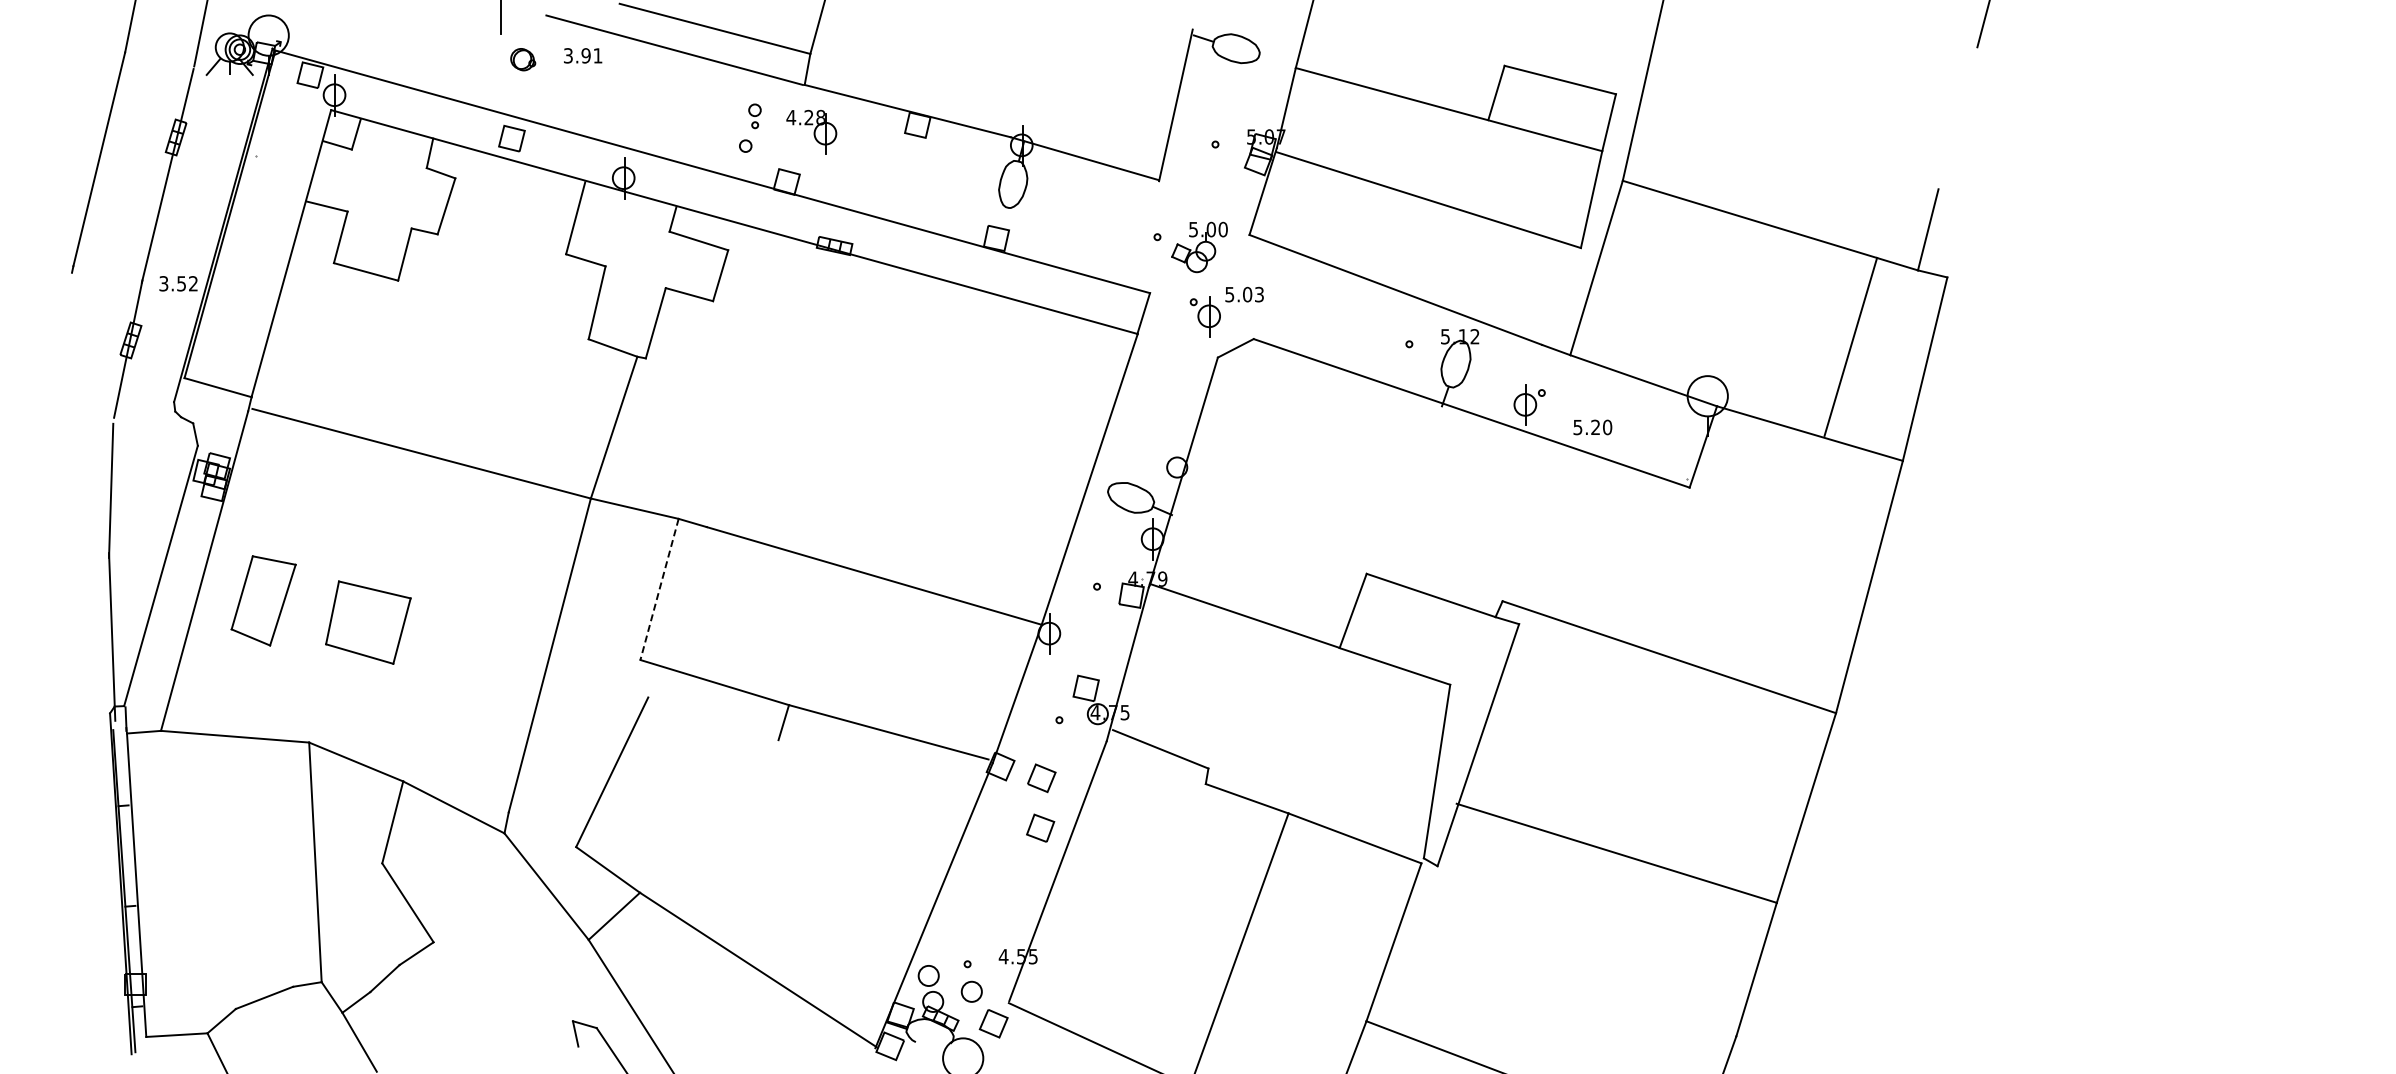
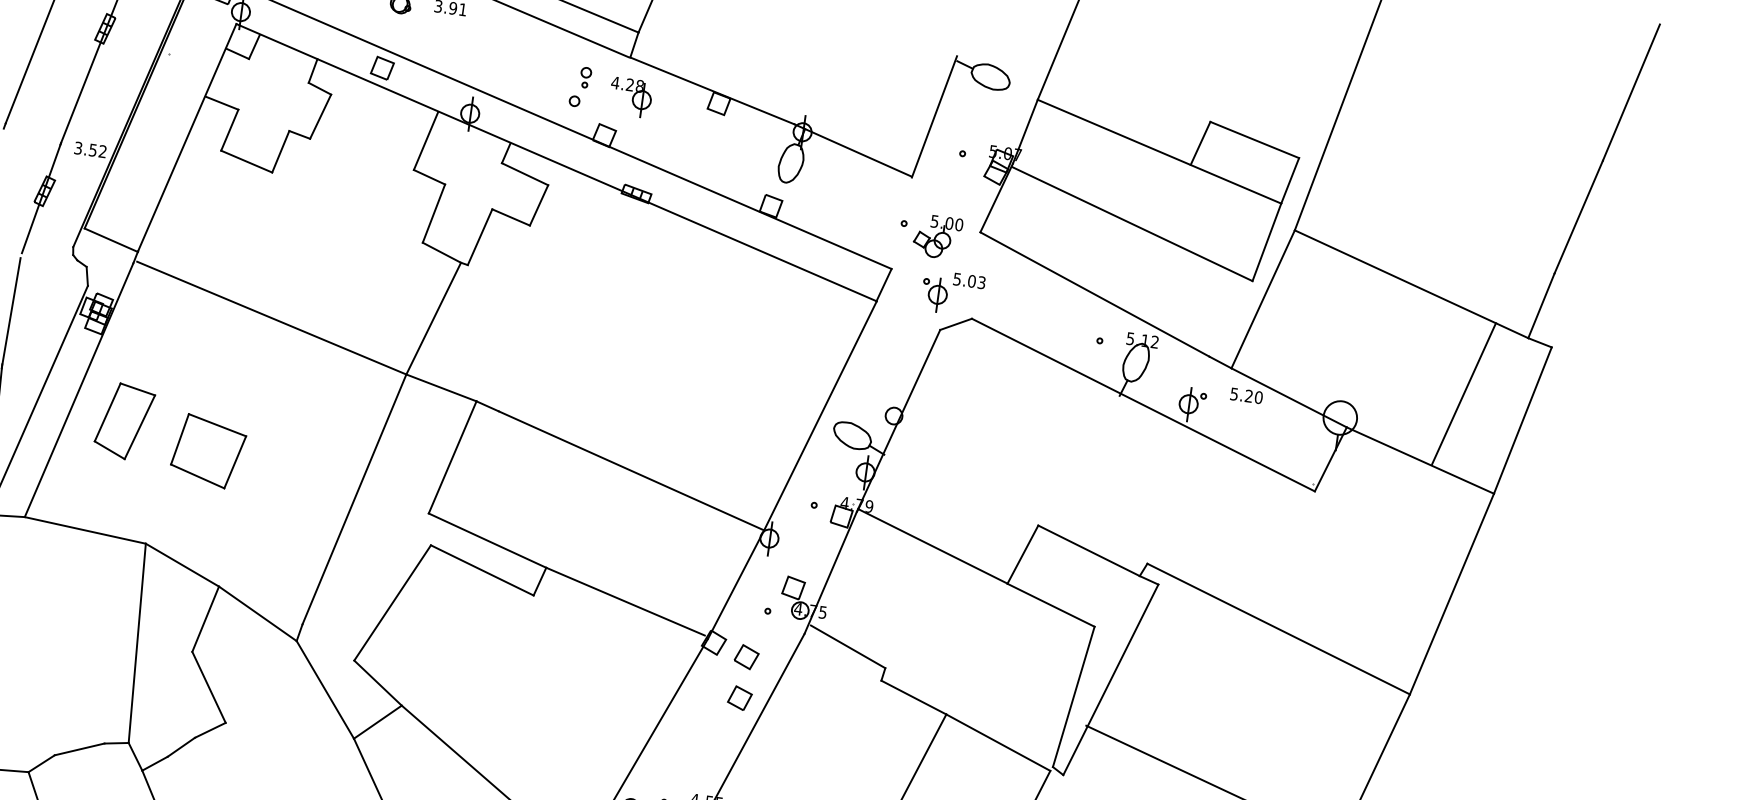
line: (1957, 118) -> (1578, 217), added
text: (1592, 427) -> (1246, 395), moved
line: (659, 589) -> (452, 457), dashed -> solid
line: (713, 718) -> (482, 570), added

